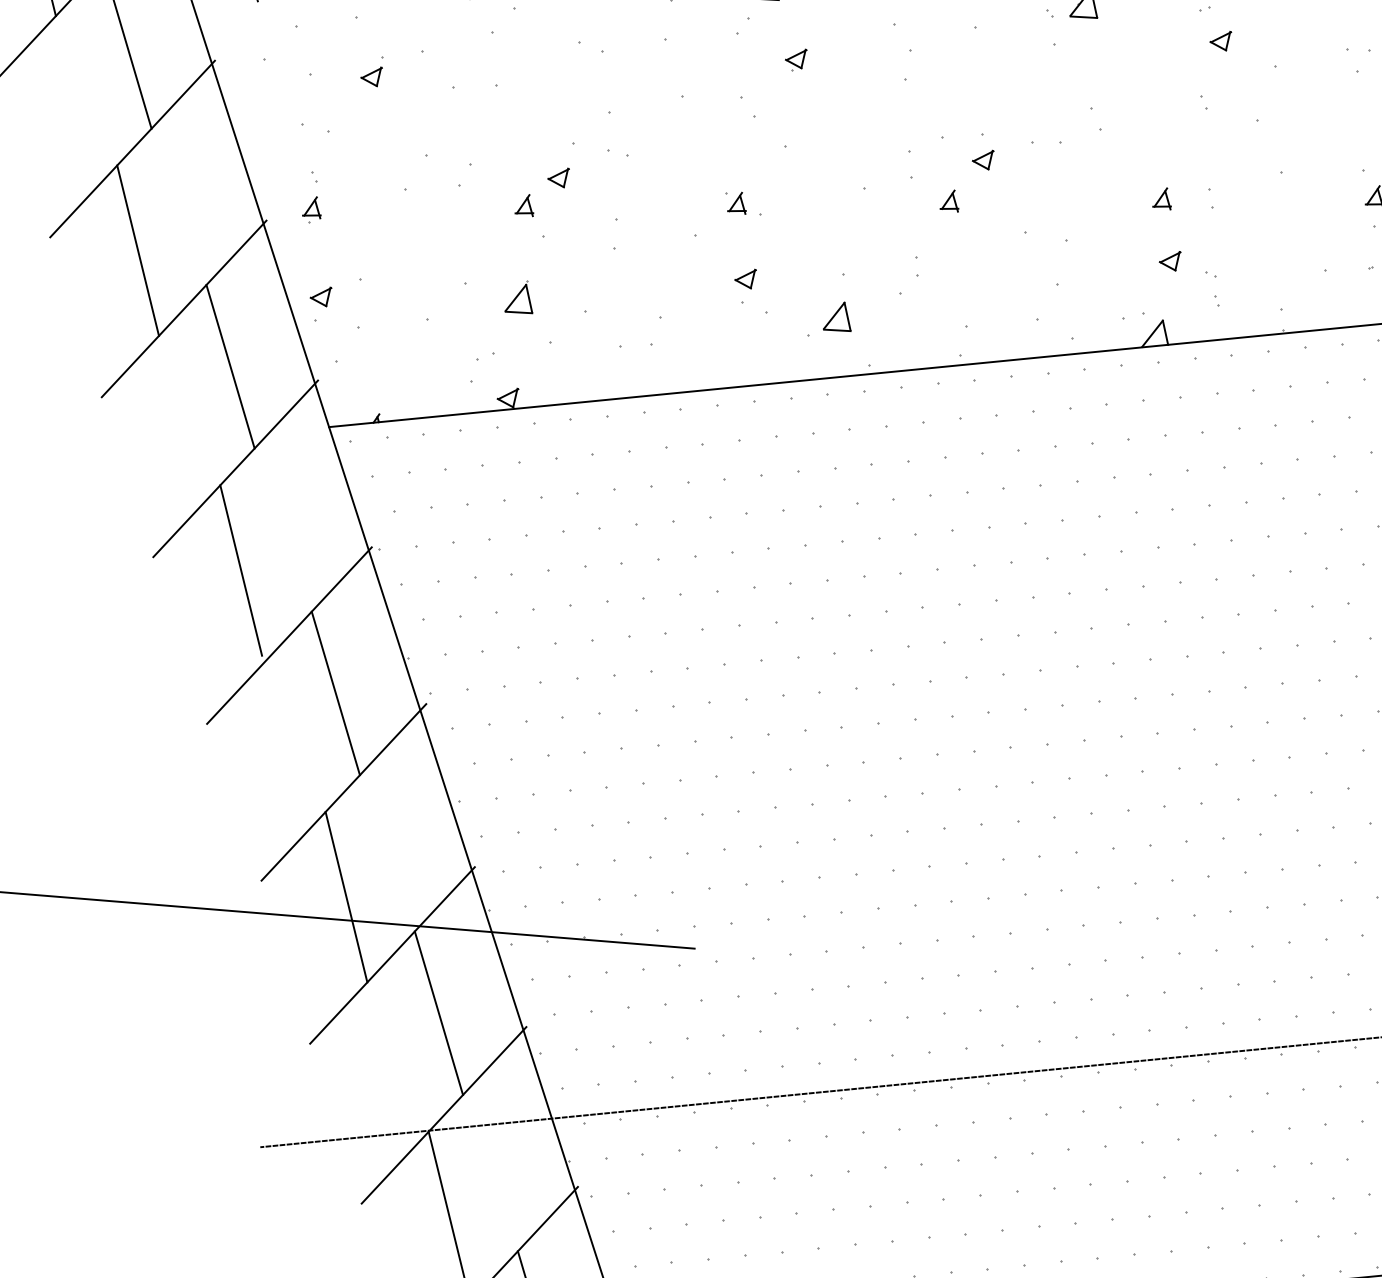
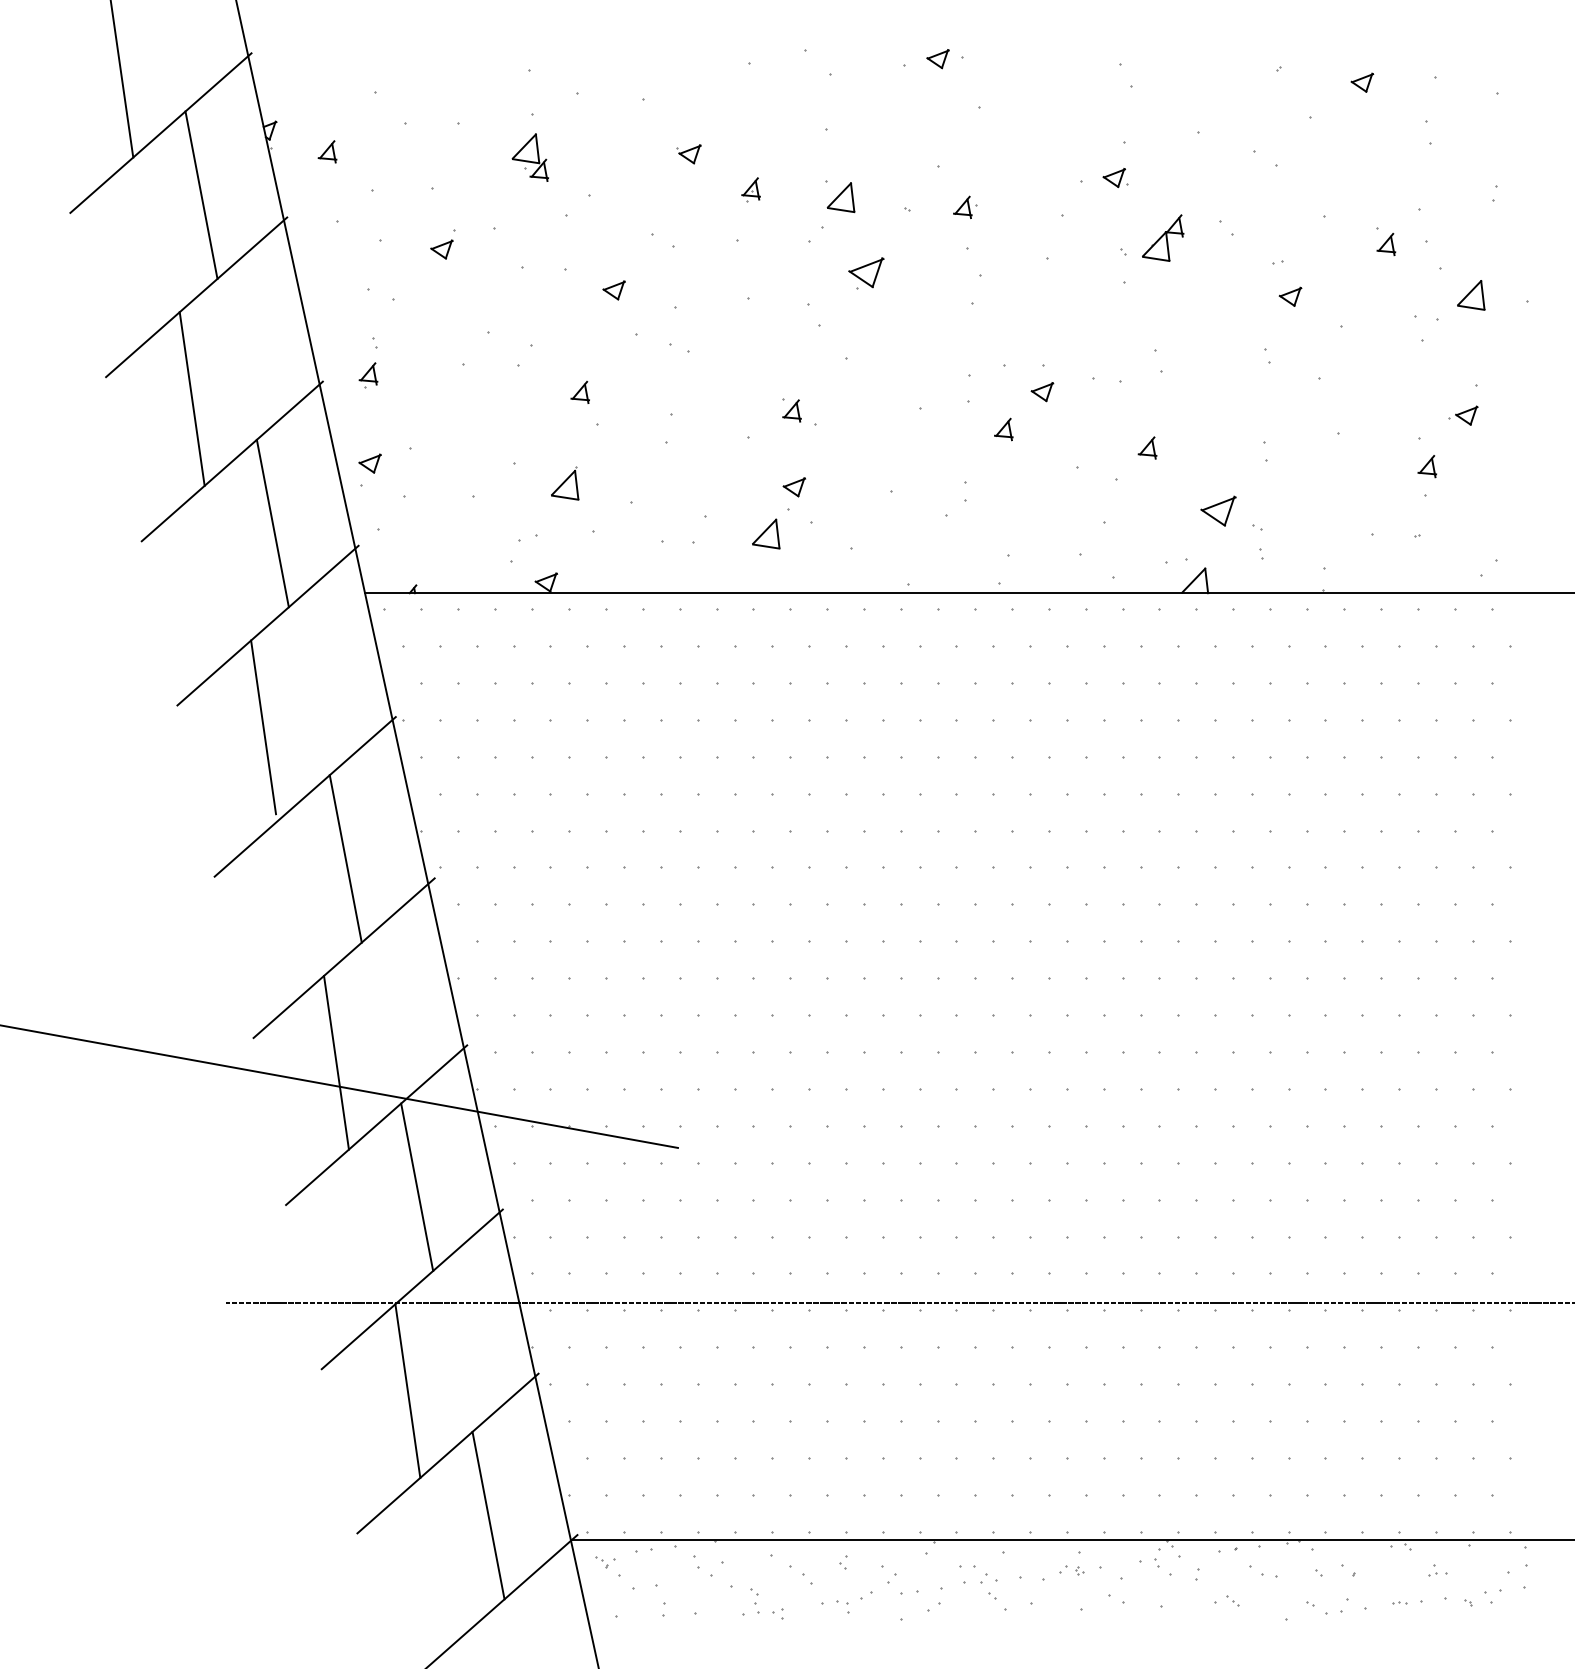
part: (795, 60) -> (865, 273), size x1.6
part: (558, 178) -> (613, 290), moved
part: (1161, 199) -> (1147, 447), moved
part: (1170, 261) -> (1218, 510), size x1.6
part: (836, 317) -> (766, 533), moved

